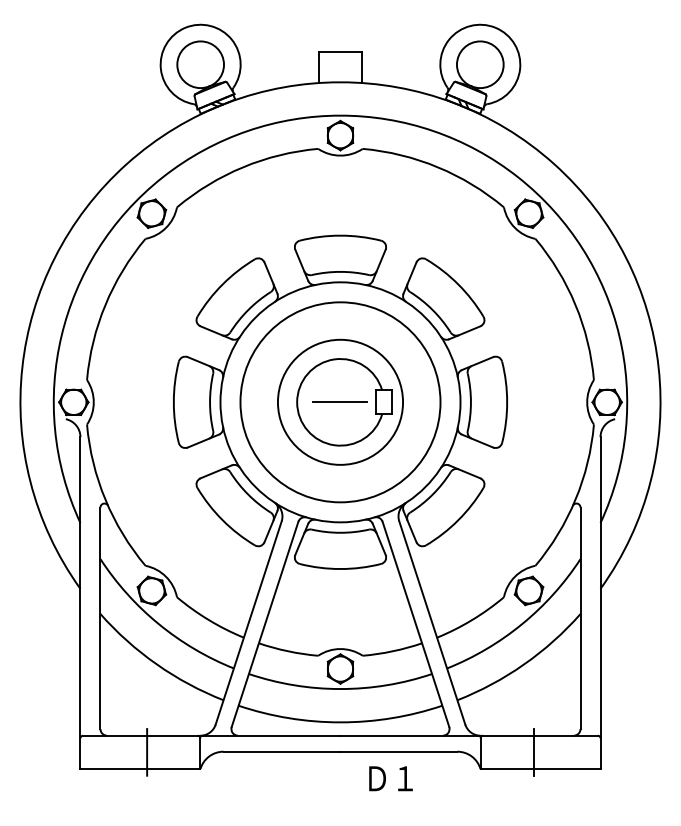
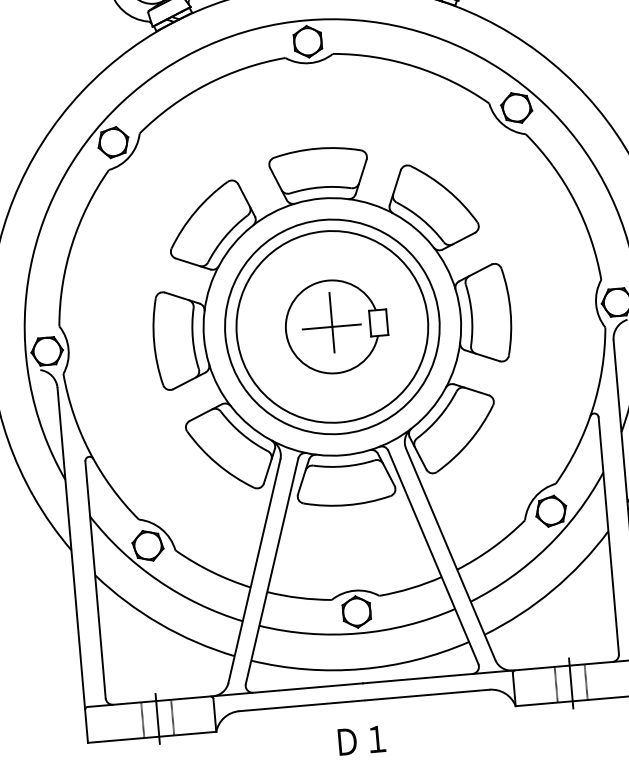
line: (340, 398) -> (332, 322), added
circle: (340, 402) -> (332, 327), size x1.43
text: (390, 778) -> (361, 740), moved

